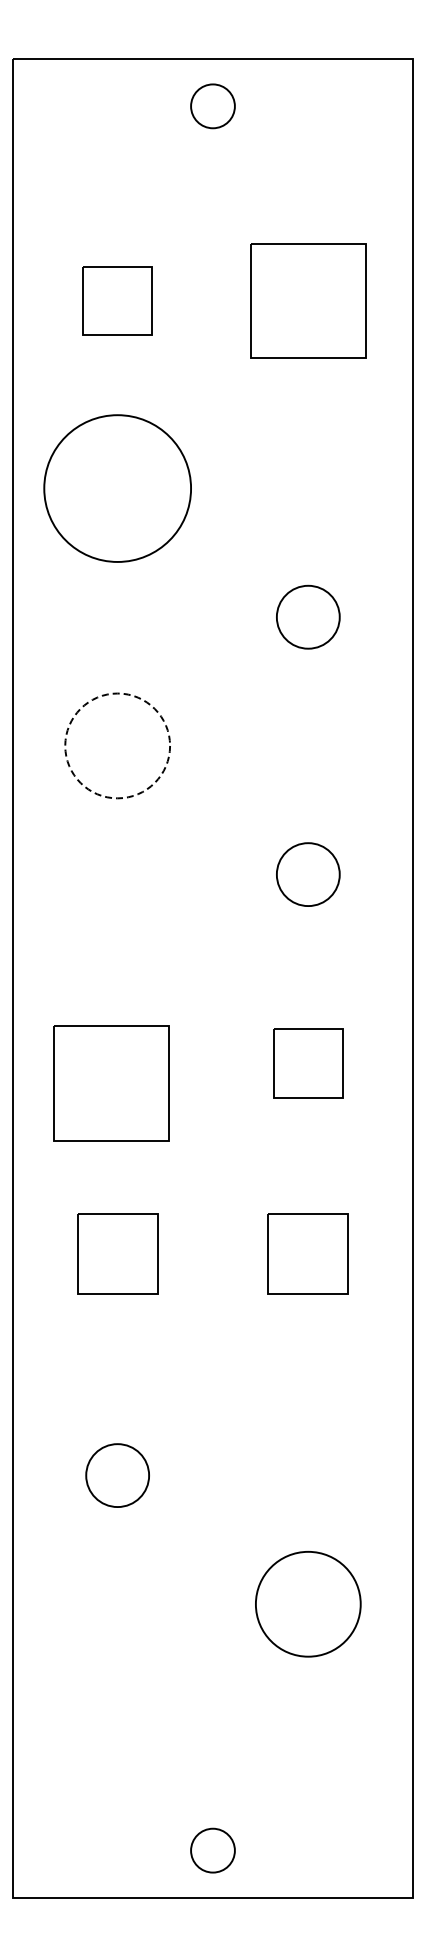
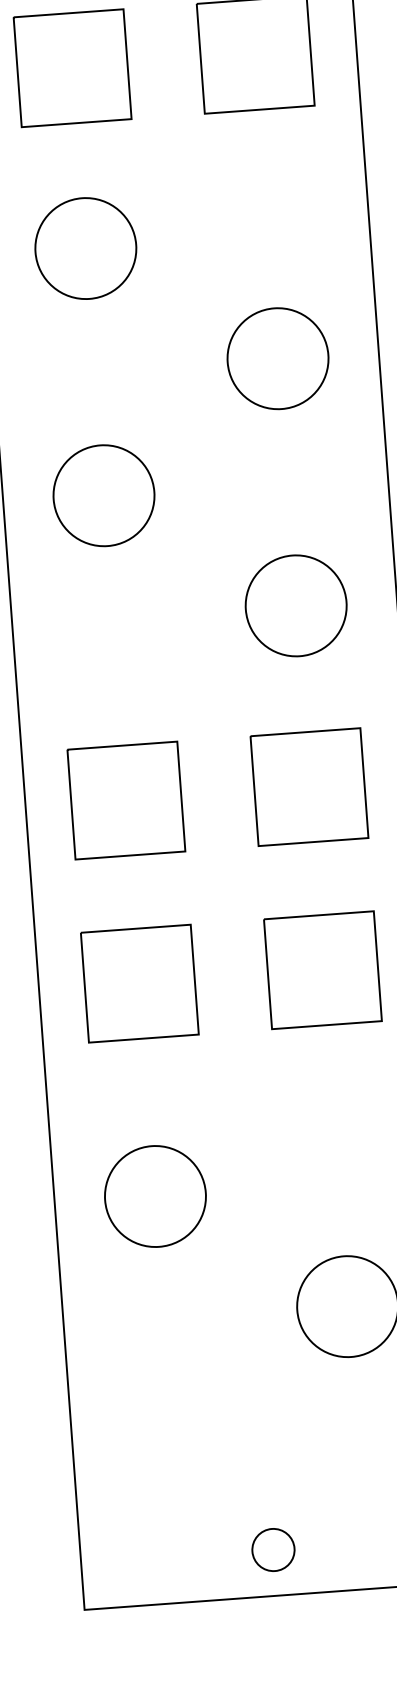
part: (117, 300) -> (72, 67), size x1.67
circle: (117, 488) -> (85, 248), size x0.71
circle: (307, 616) -> (277, 358), size x1.67
circle: (117, 745) -> (103, 495), dashed -> solid
circle: (307, 874) -> (295, 605), size x1.67
part: (308, 1063) -> (309, 787), size x1.67
part: (111, 1083) -> (126, 800), moved
part: (117, 1253) -> (139, 983), size x1.43
part: (308, 1253) -> (323, 969), size x1.43
circle: (117, 1475) -> (155, 1196), size x1.67

